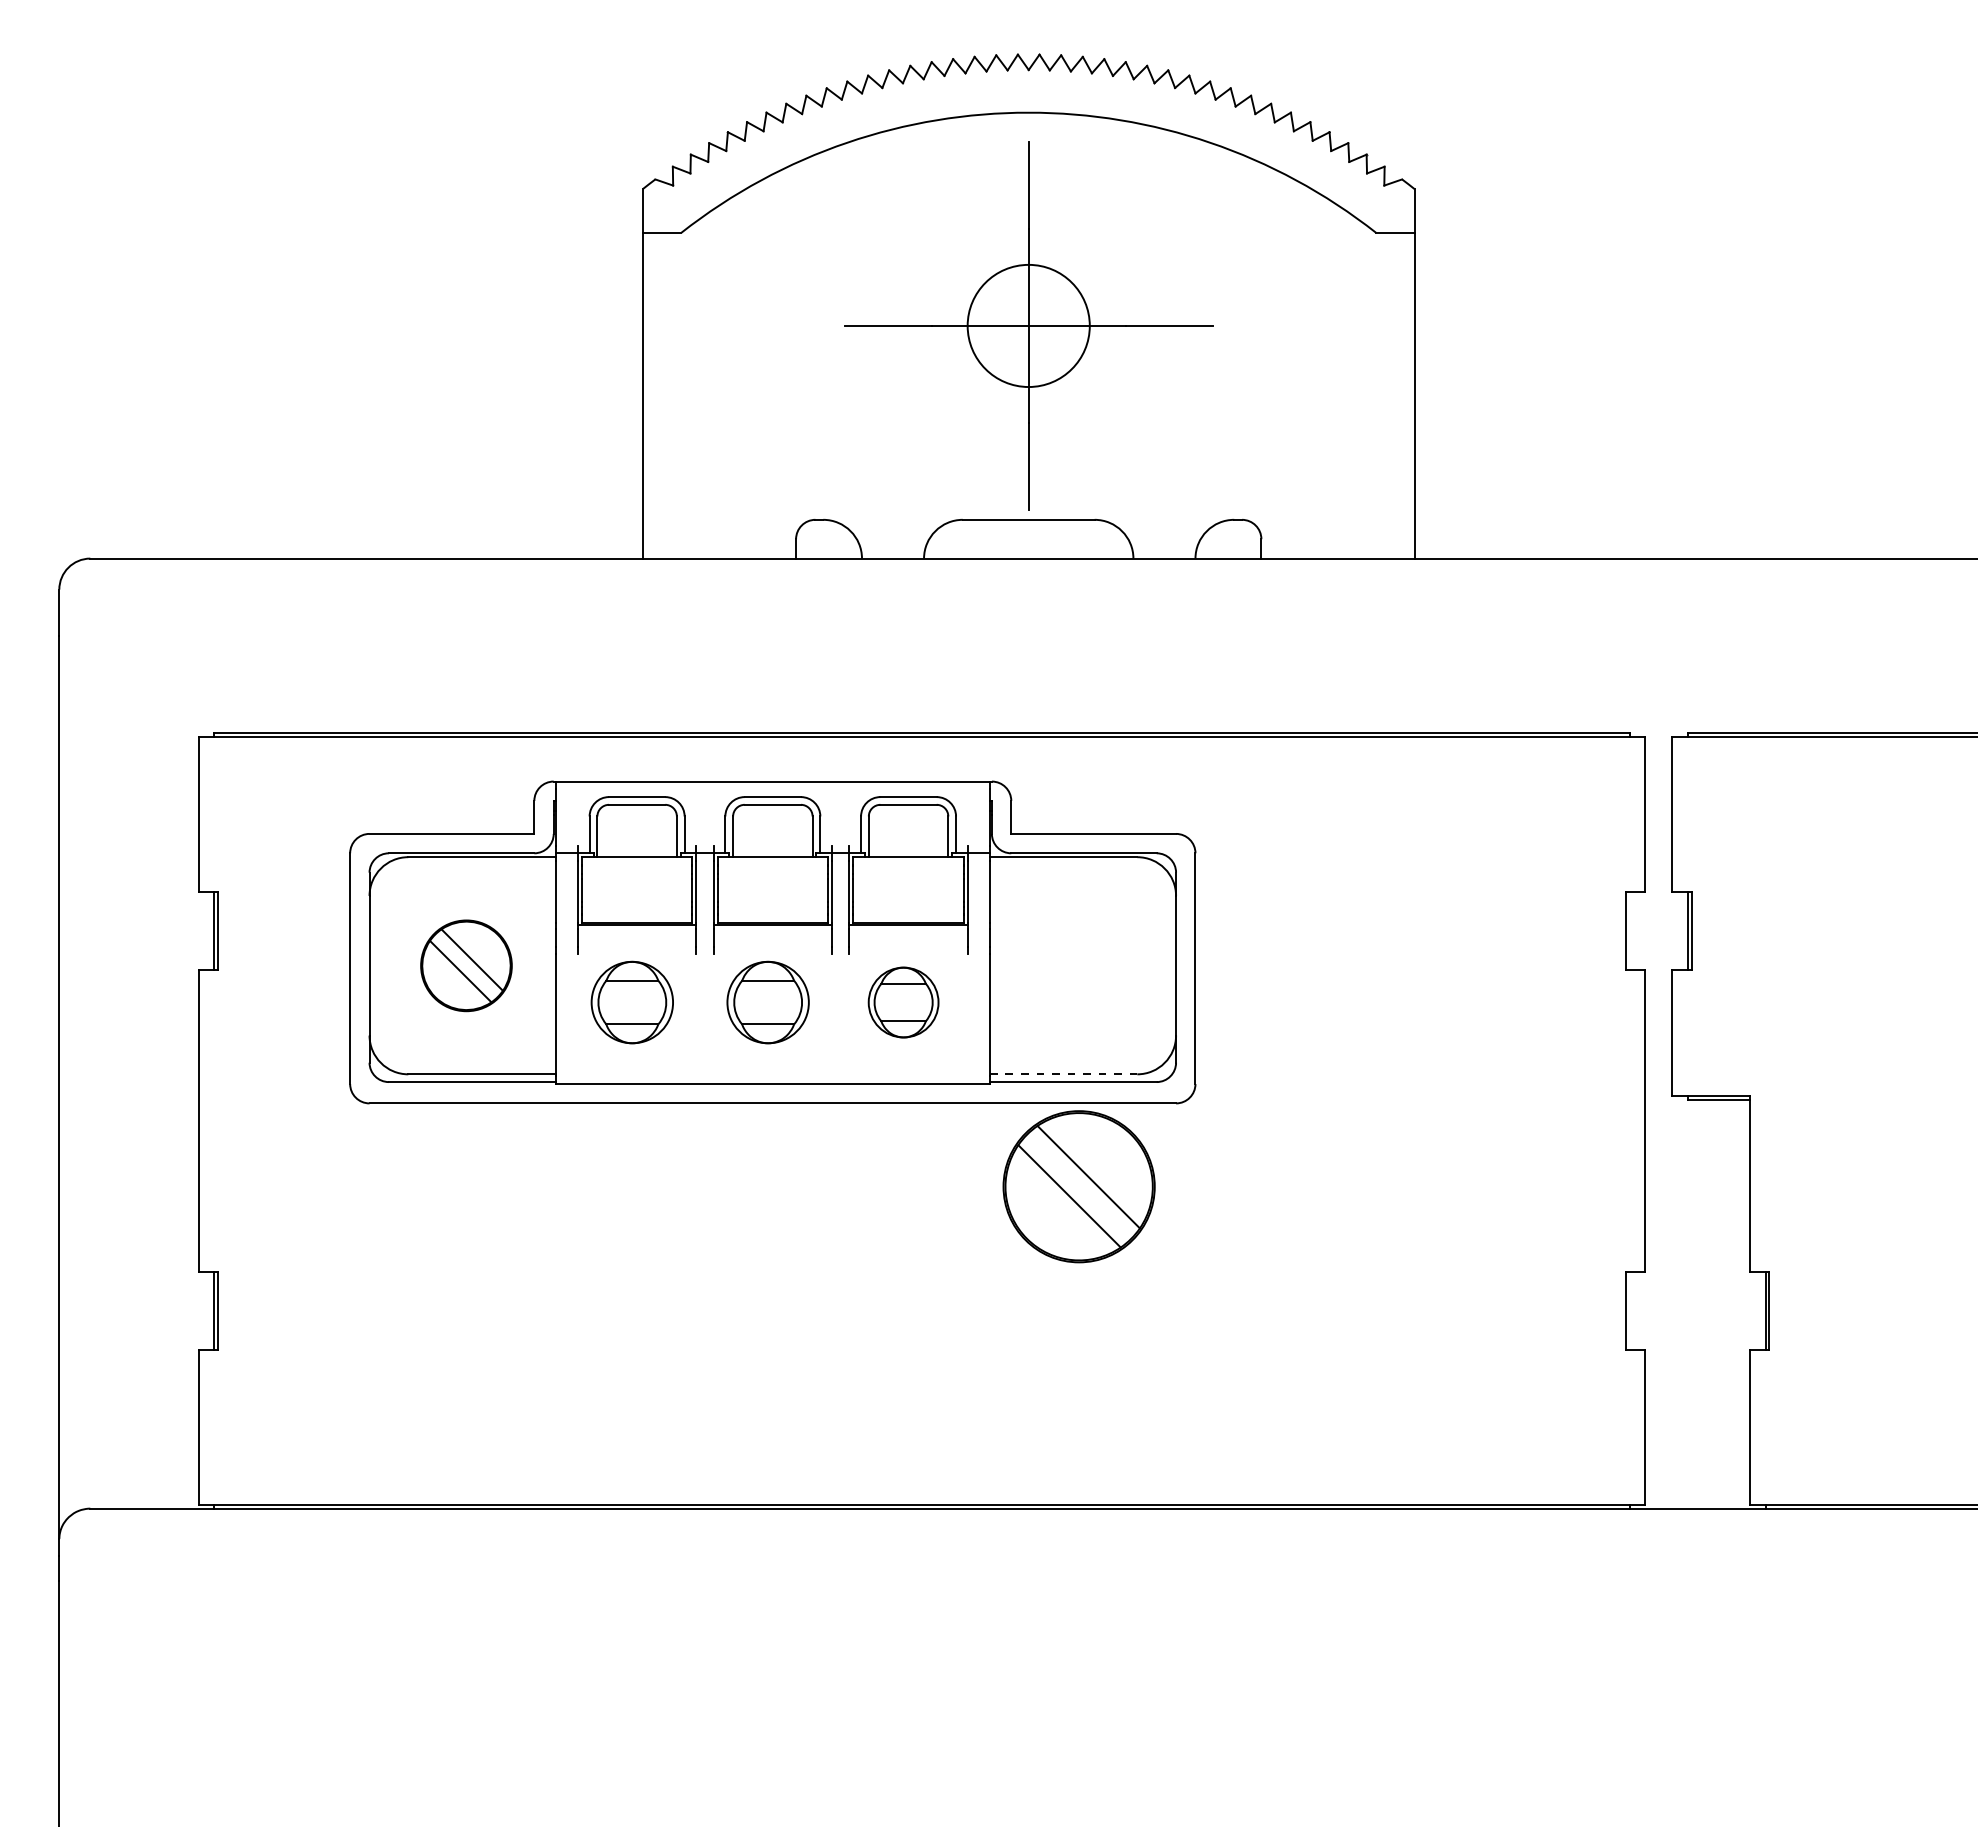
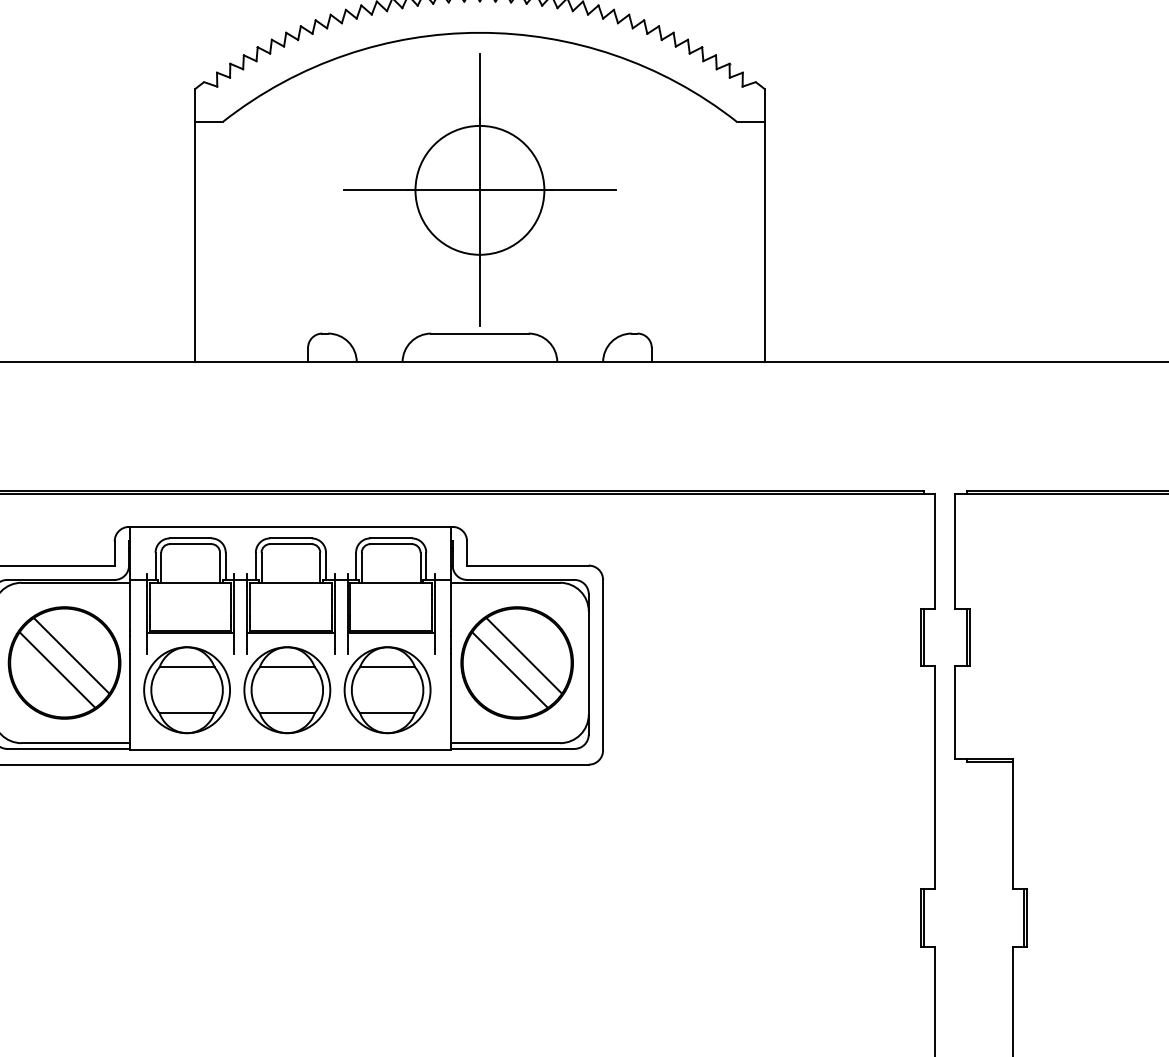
circle: (1028, 325) -> (479, 190), size x1.43
line: (1629, 930) -> (923, 636), added
part: (466, 965) -> (64, 662), size x1.67
part: (632, 1002) -> (187, 690), size x1.43
part: (768, 1002) -> (287, 690), size x1.43
part: (903, 1002) -> (387, 690), size x1.67
line: (1063, 1074) -> (505, 743), dashed -> solid
part: (1078, 1186) -> (516, 662), moved
line: (1629, 1310) -> (923, 917), added

